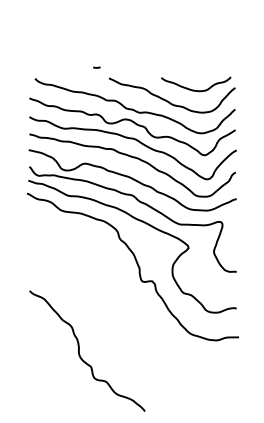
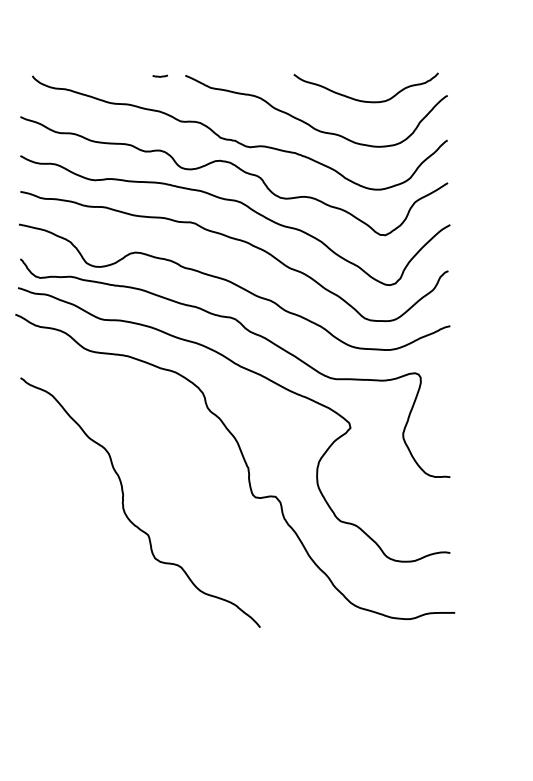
curve: (96, 67) -> (159, 75), moved
curve: (79, 350) -> (124, 501), moved

